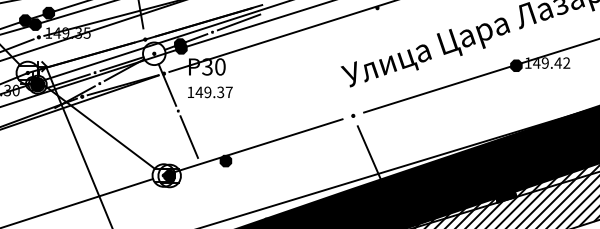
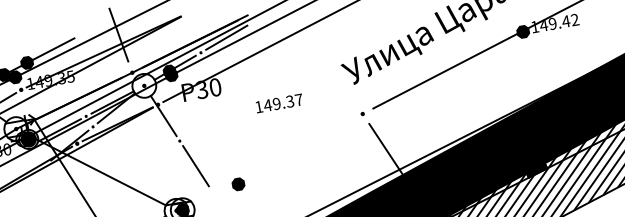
text: (210, 92) -> (279, 103), moved
line: (258, 145) -> (269, 162), removed

